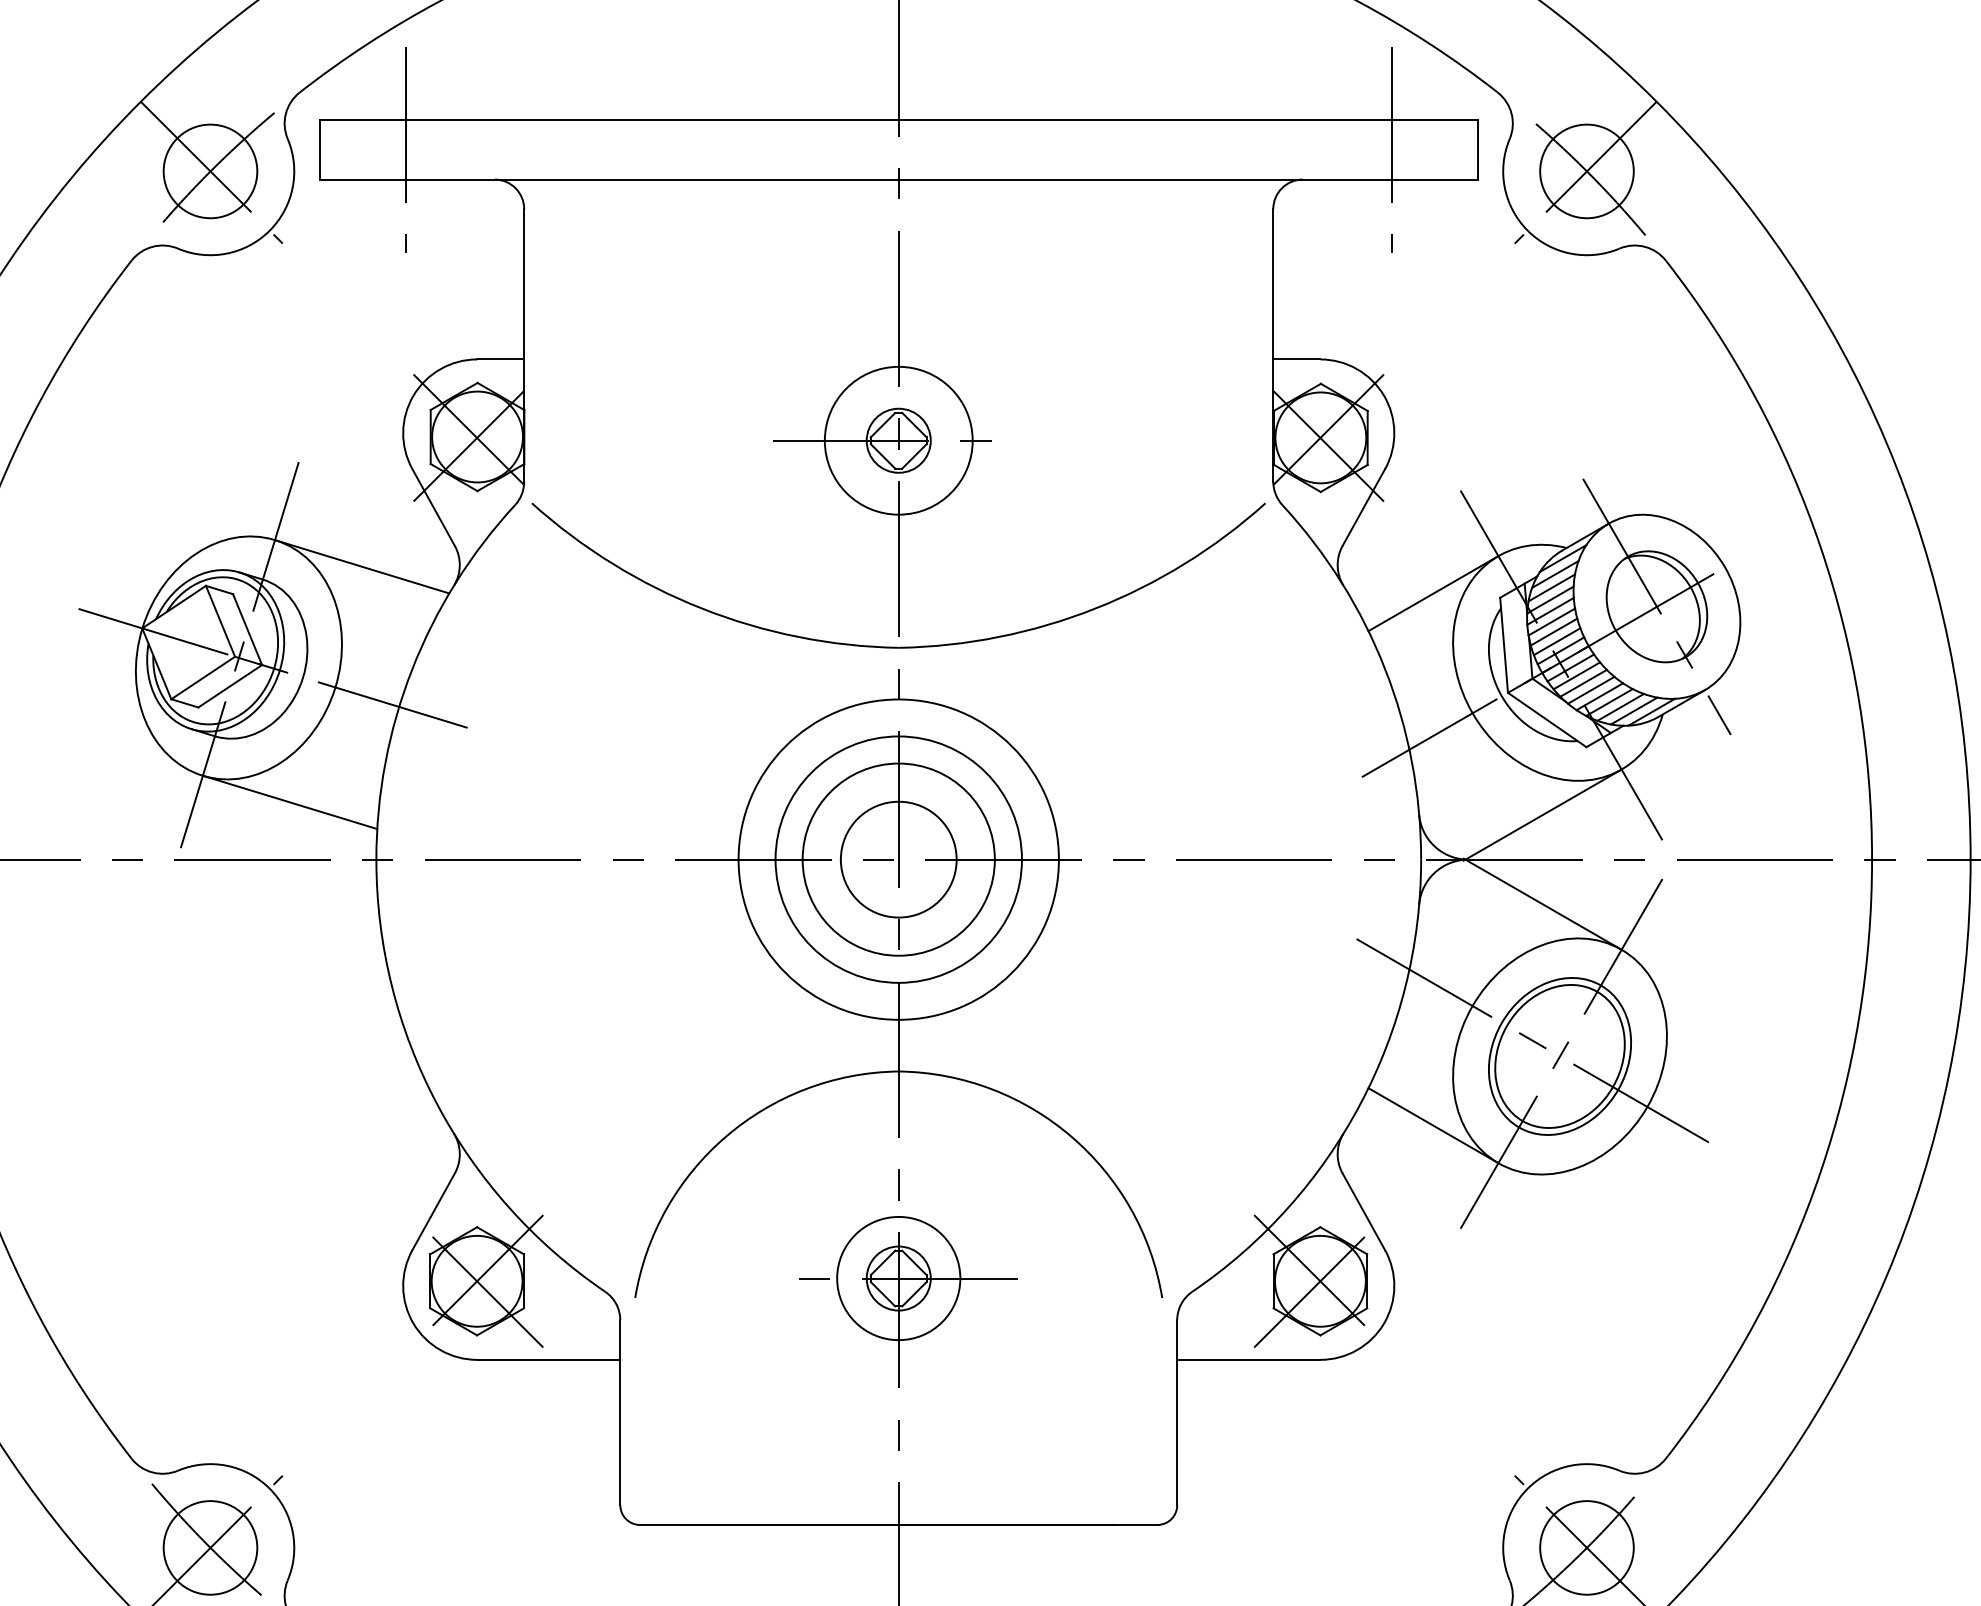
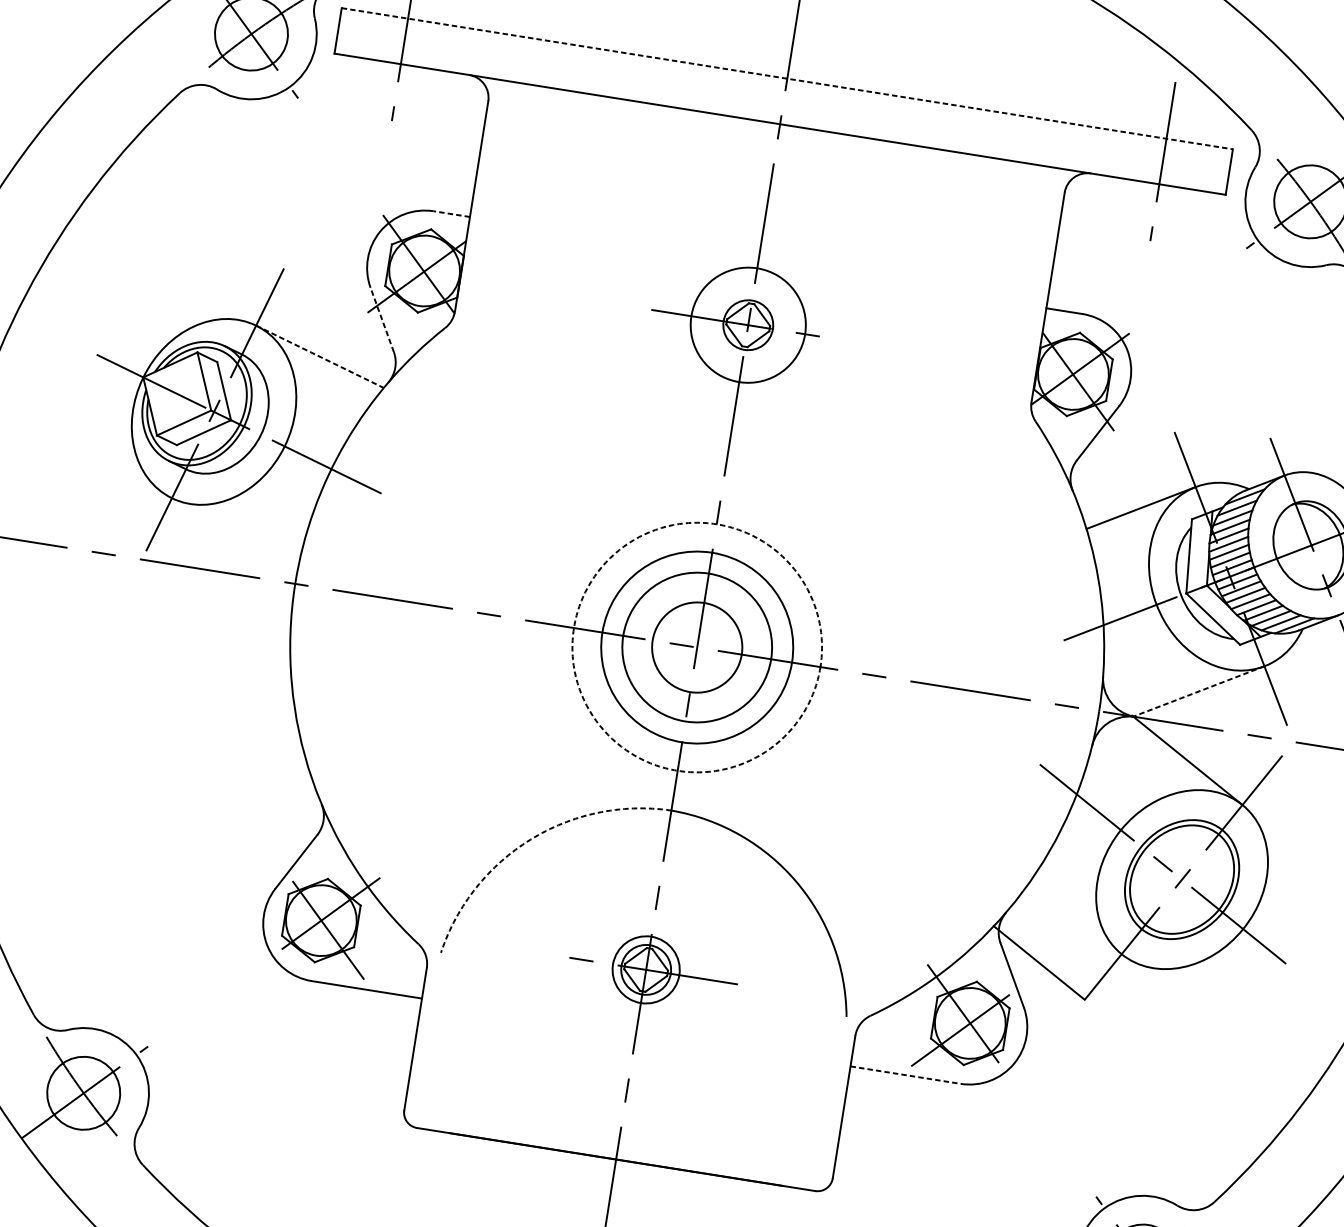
line: (899, 120) -> (787, 78), solid -> dashed
line: (500, 359) -> (451, 214), solid -> dashed
line: (433, 507) -> (382, 319), solid -> dashed
line: (362, 566) -> (320, 356), solid -> dashed
part: (898, 646) -> (723, 483), removed
line: (289, 802) -> (235, 529), removed
line: (1542, 815) -> (1197, 692), solid -> dashed
circle: (898, 859) -> (697, 647), solid -> dashed
line: (1433, 1125) -> (1039, 962), moved
arc: (725, 1136) -> (530, 839), solid -> dashed
circle: (898, 1278) -> (645, 969), size x0.7
line: (1248, 1359) -> (905, 1074), solid -> dashed

